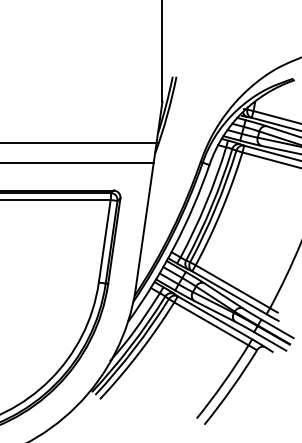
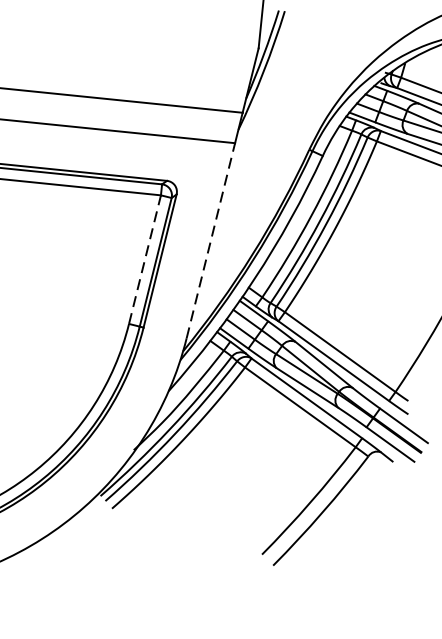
line: (144, 224) -> (210, 239), solid -> dashed
line: (104, 241) -> (144, 259), solid -> dashed

